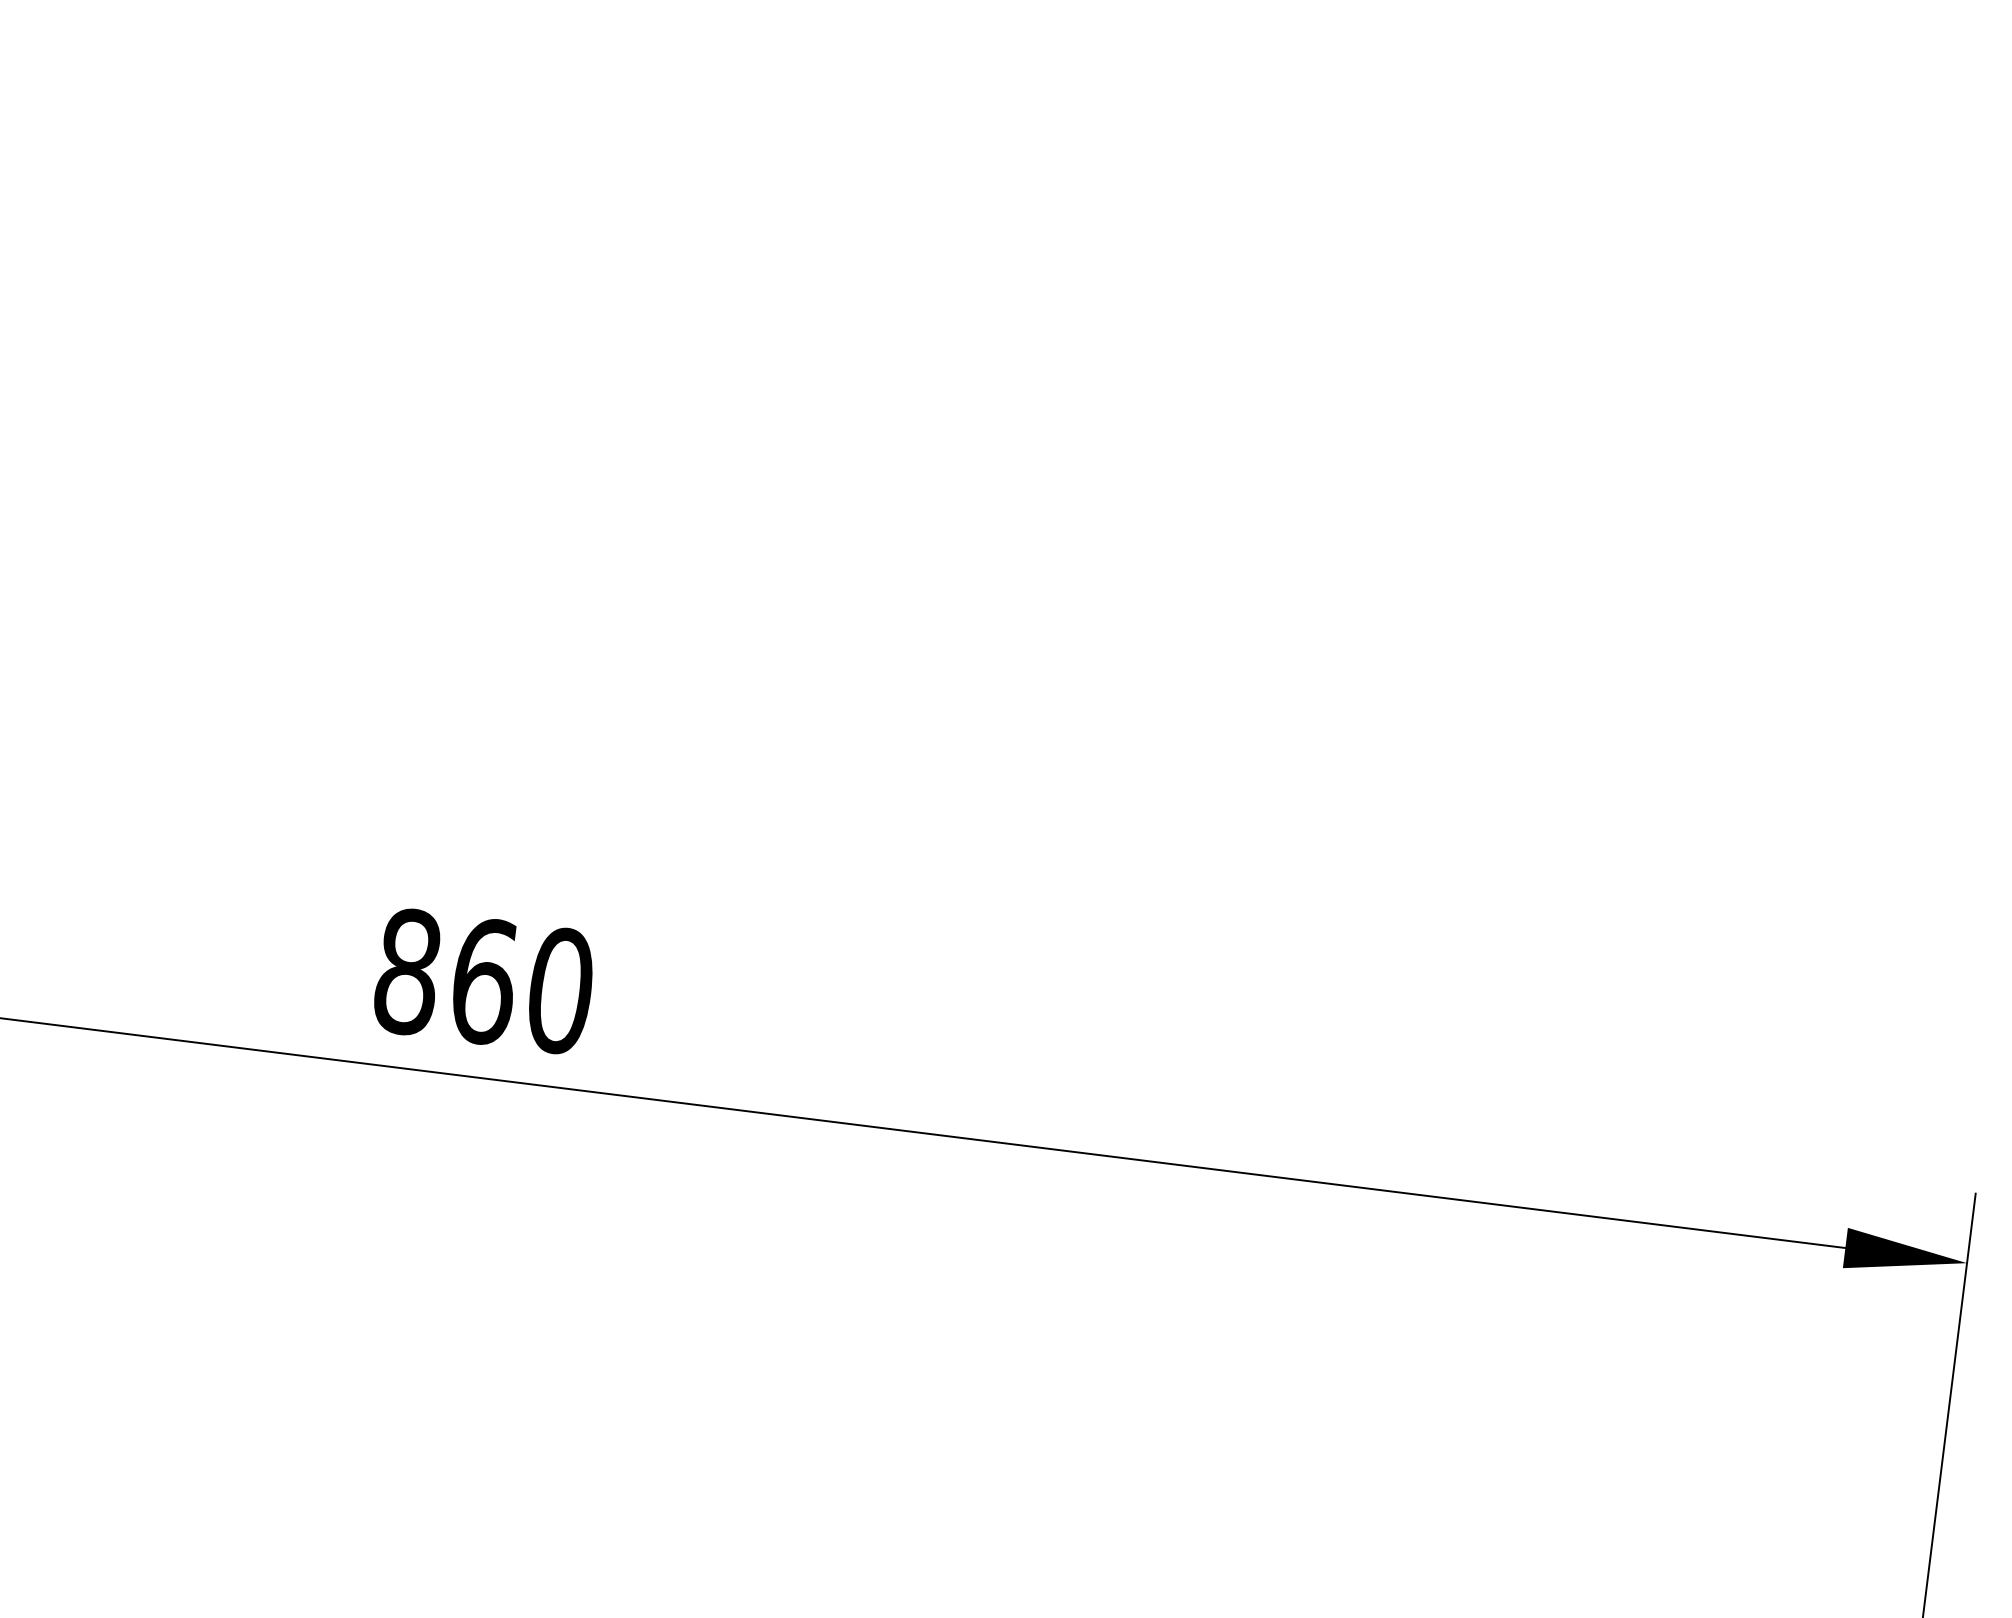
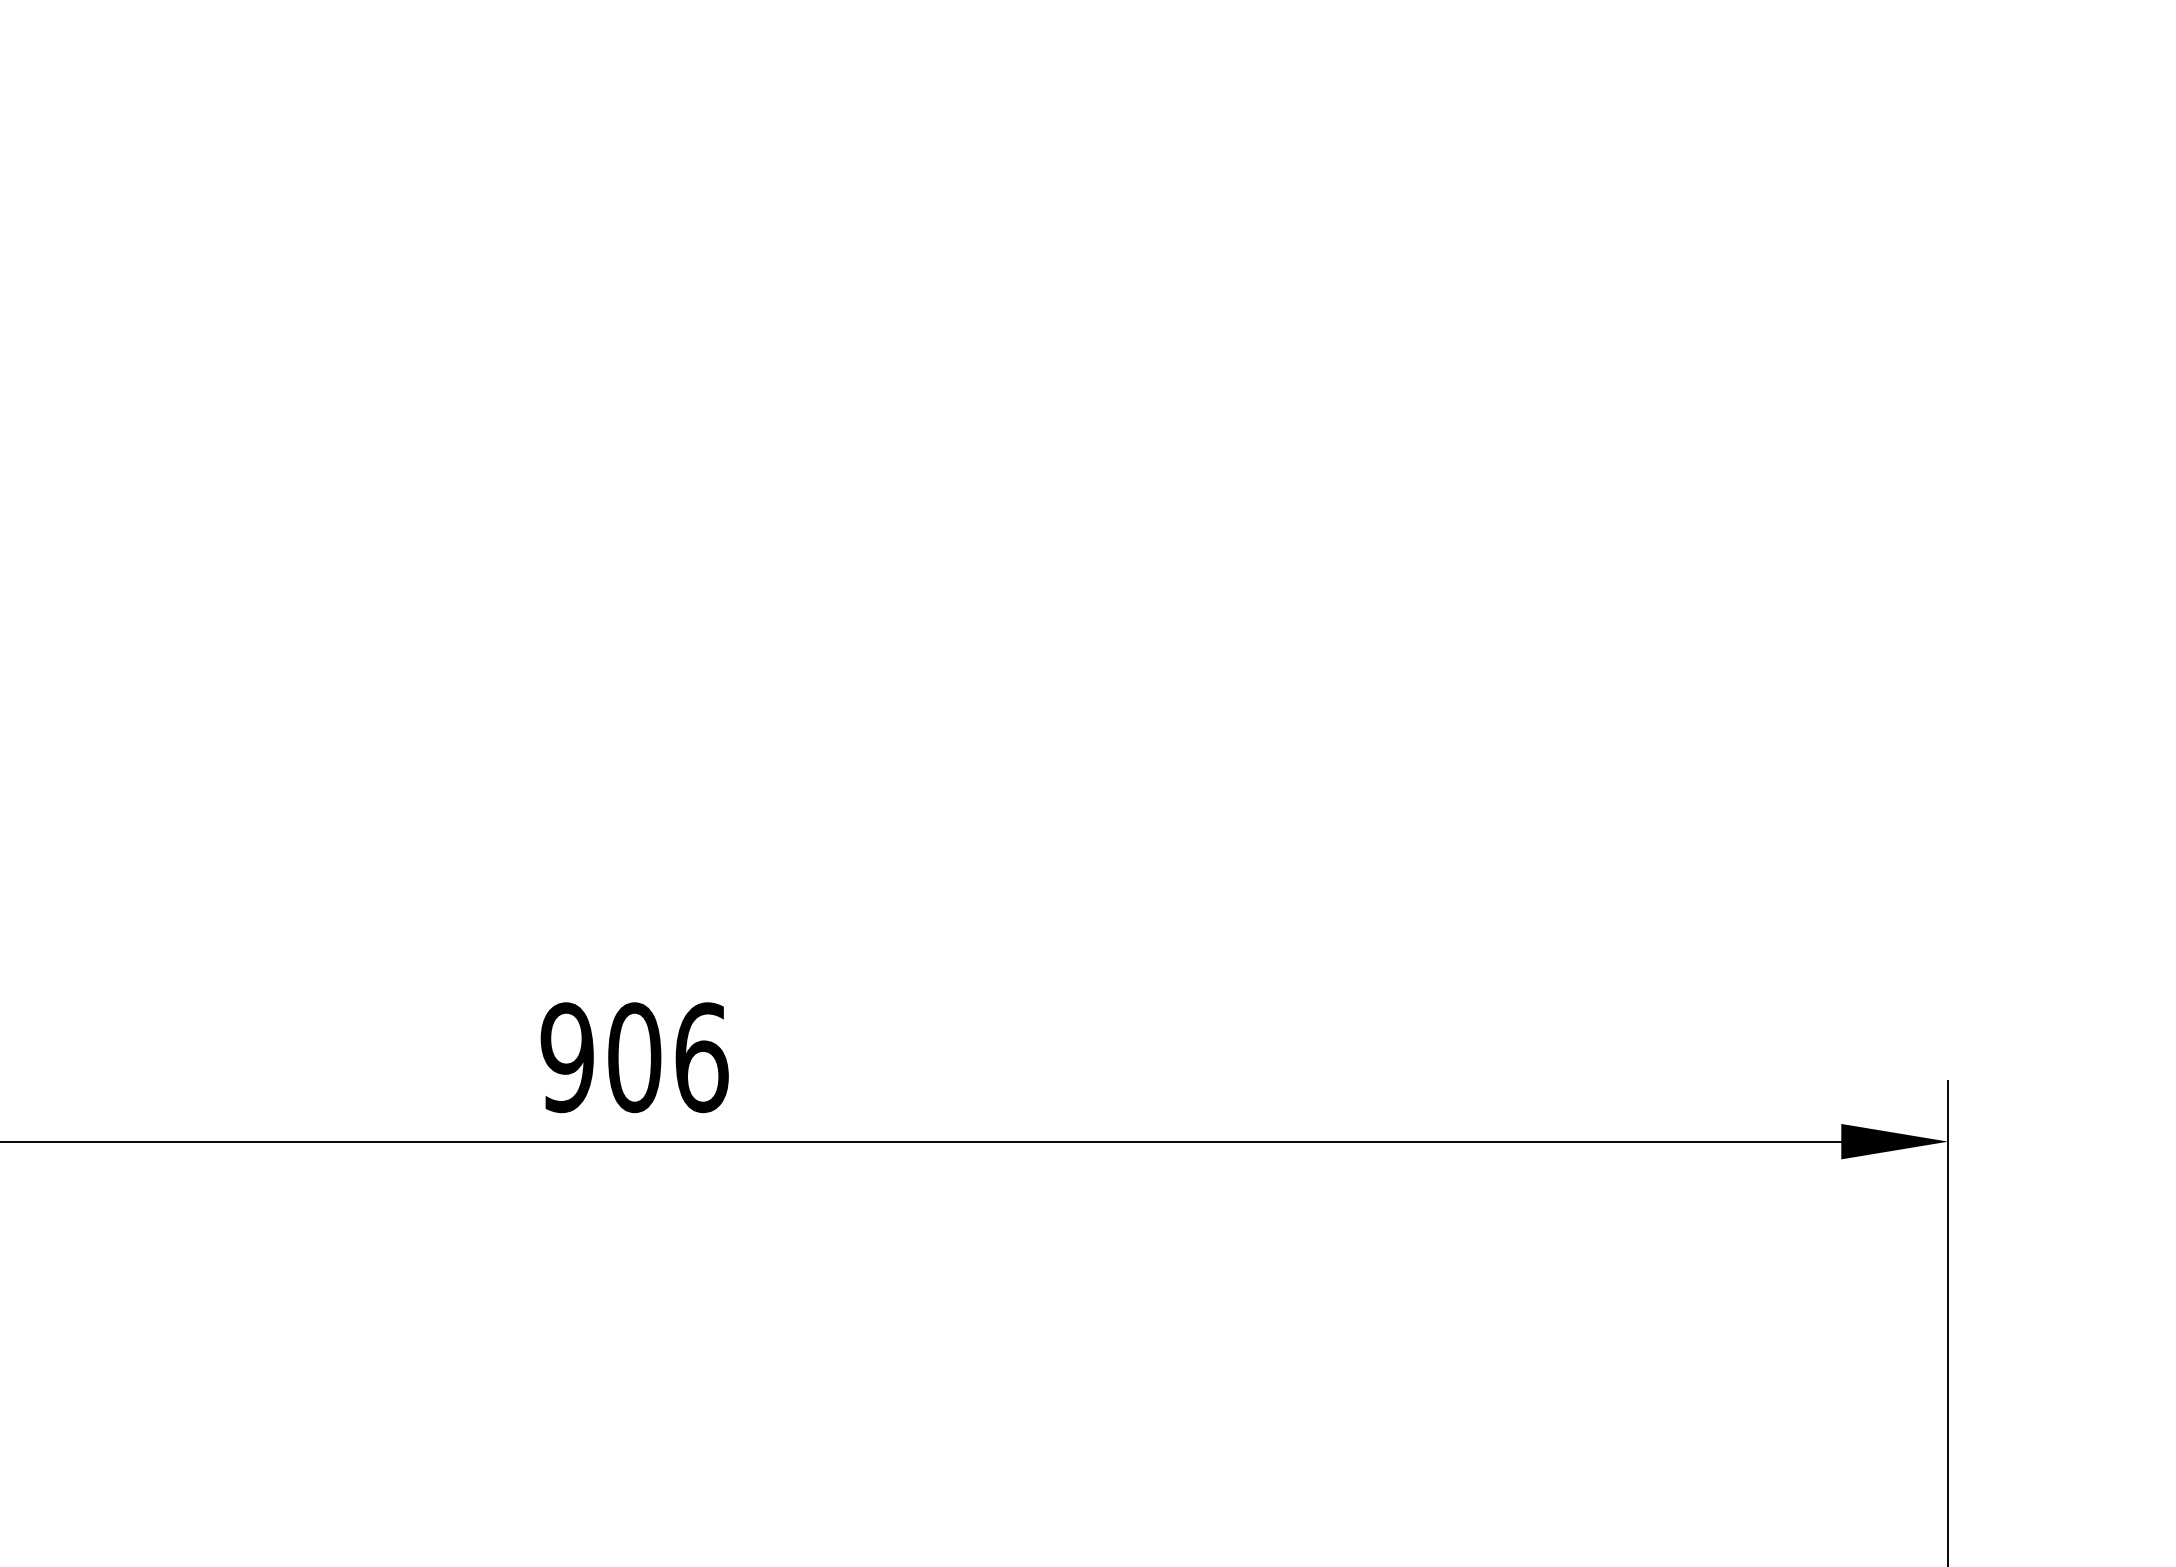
text: (484, 981) -> (634, 1057), 860 -> 906

